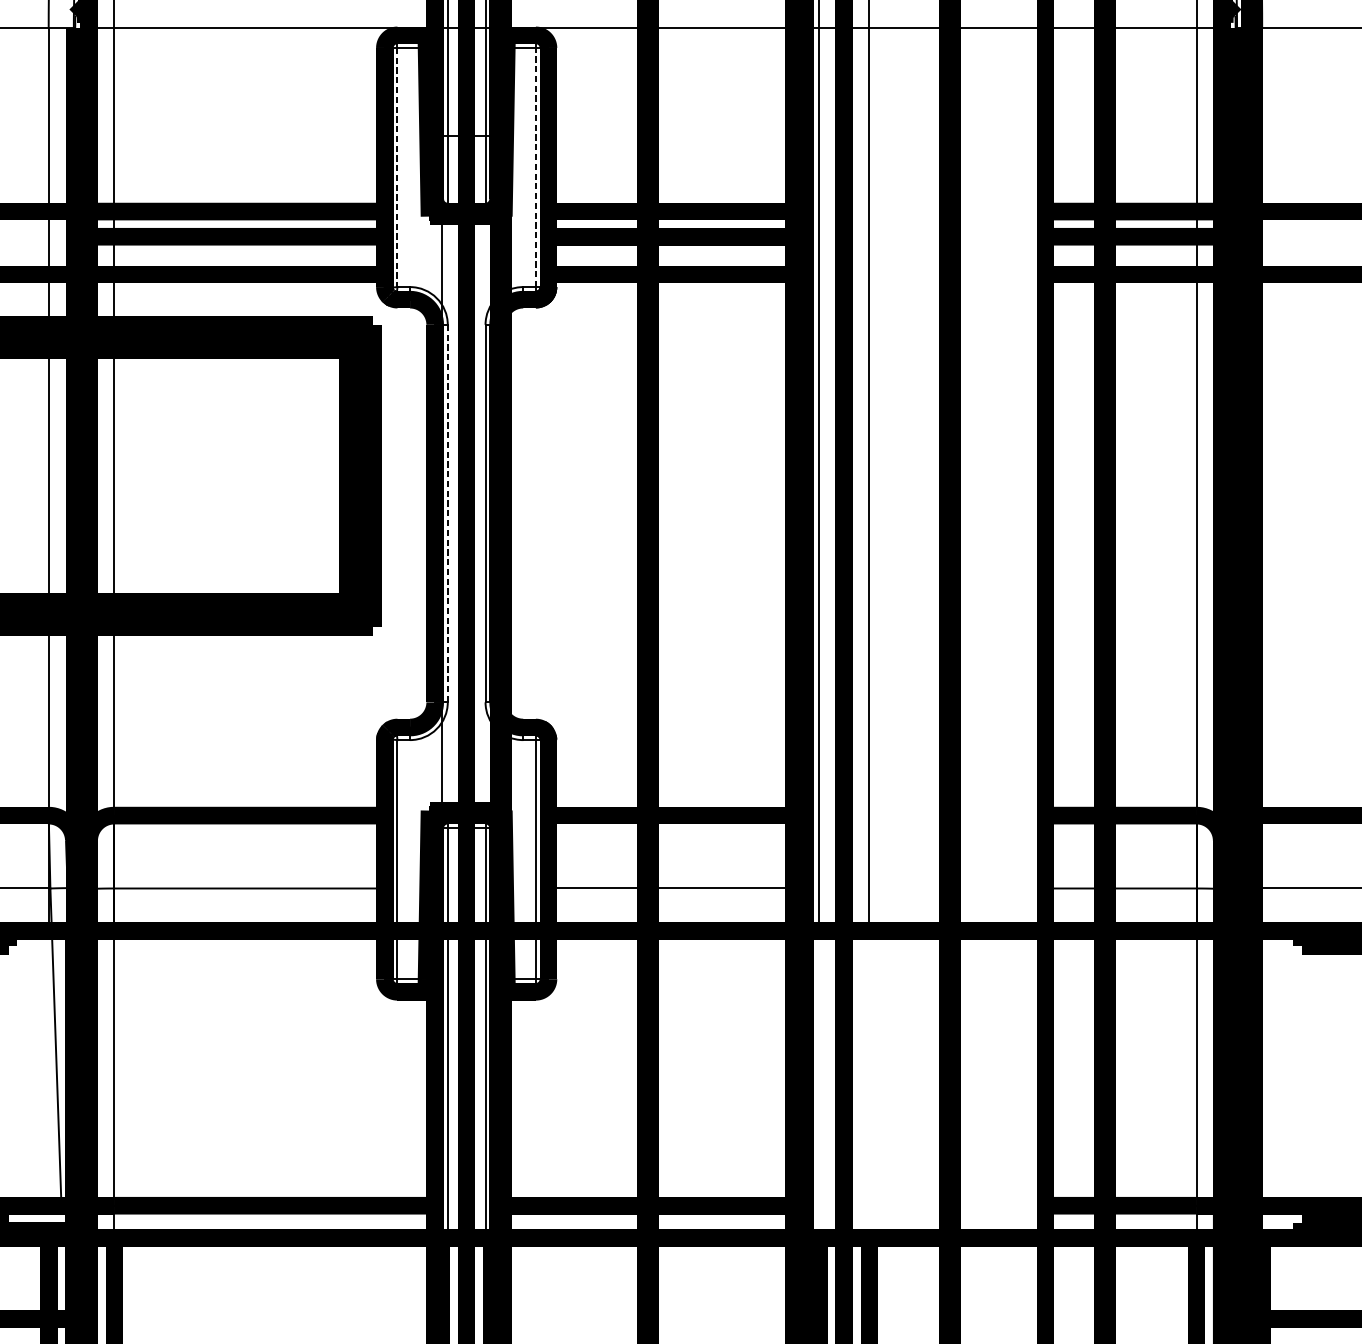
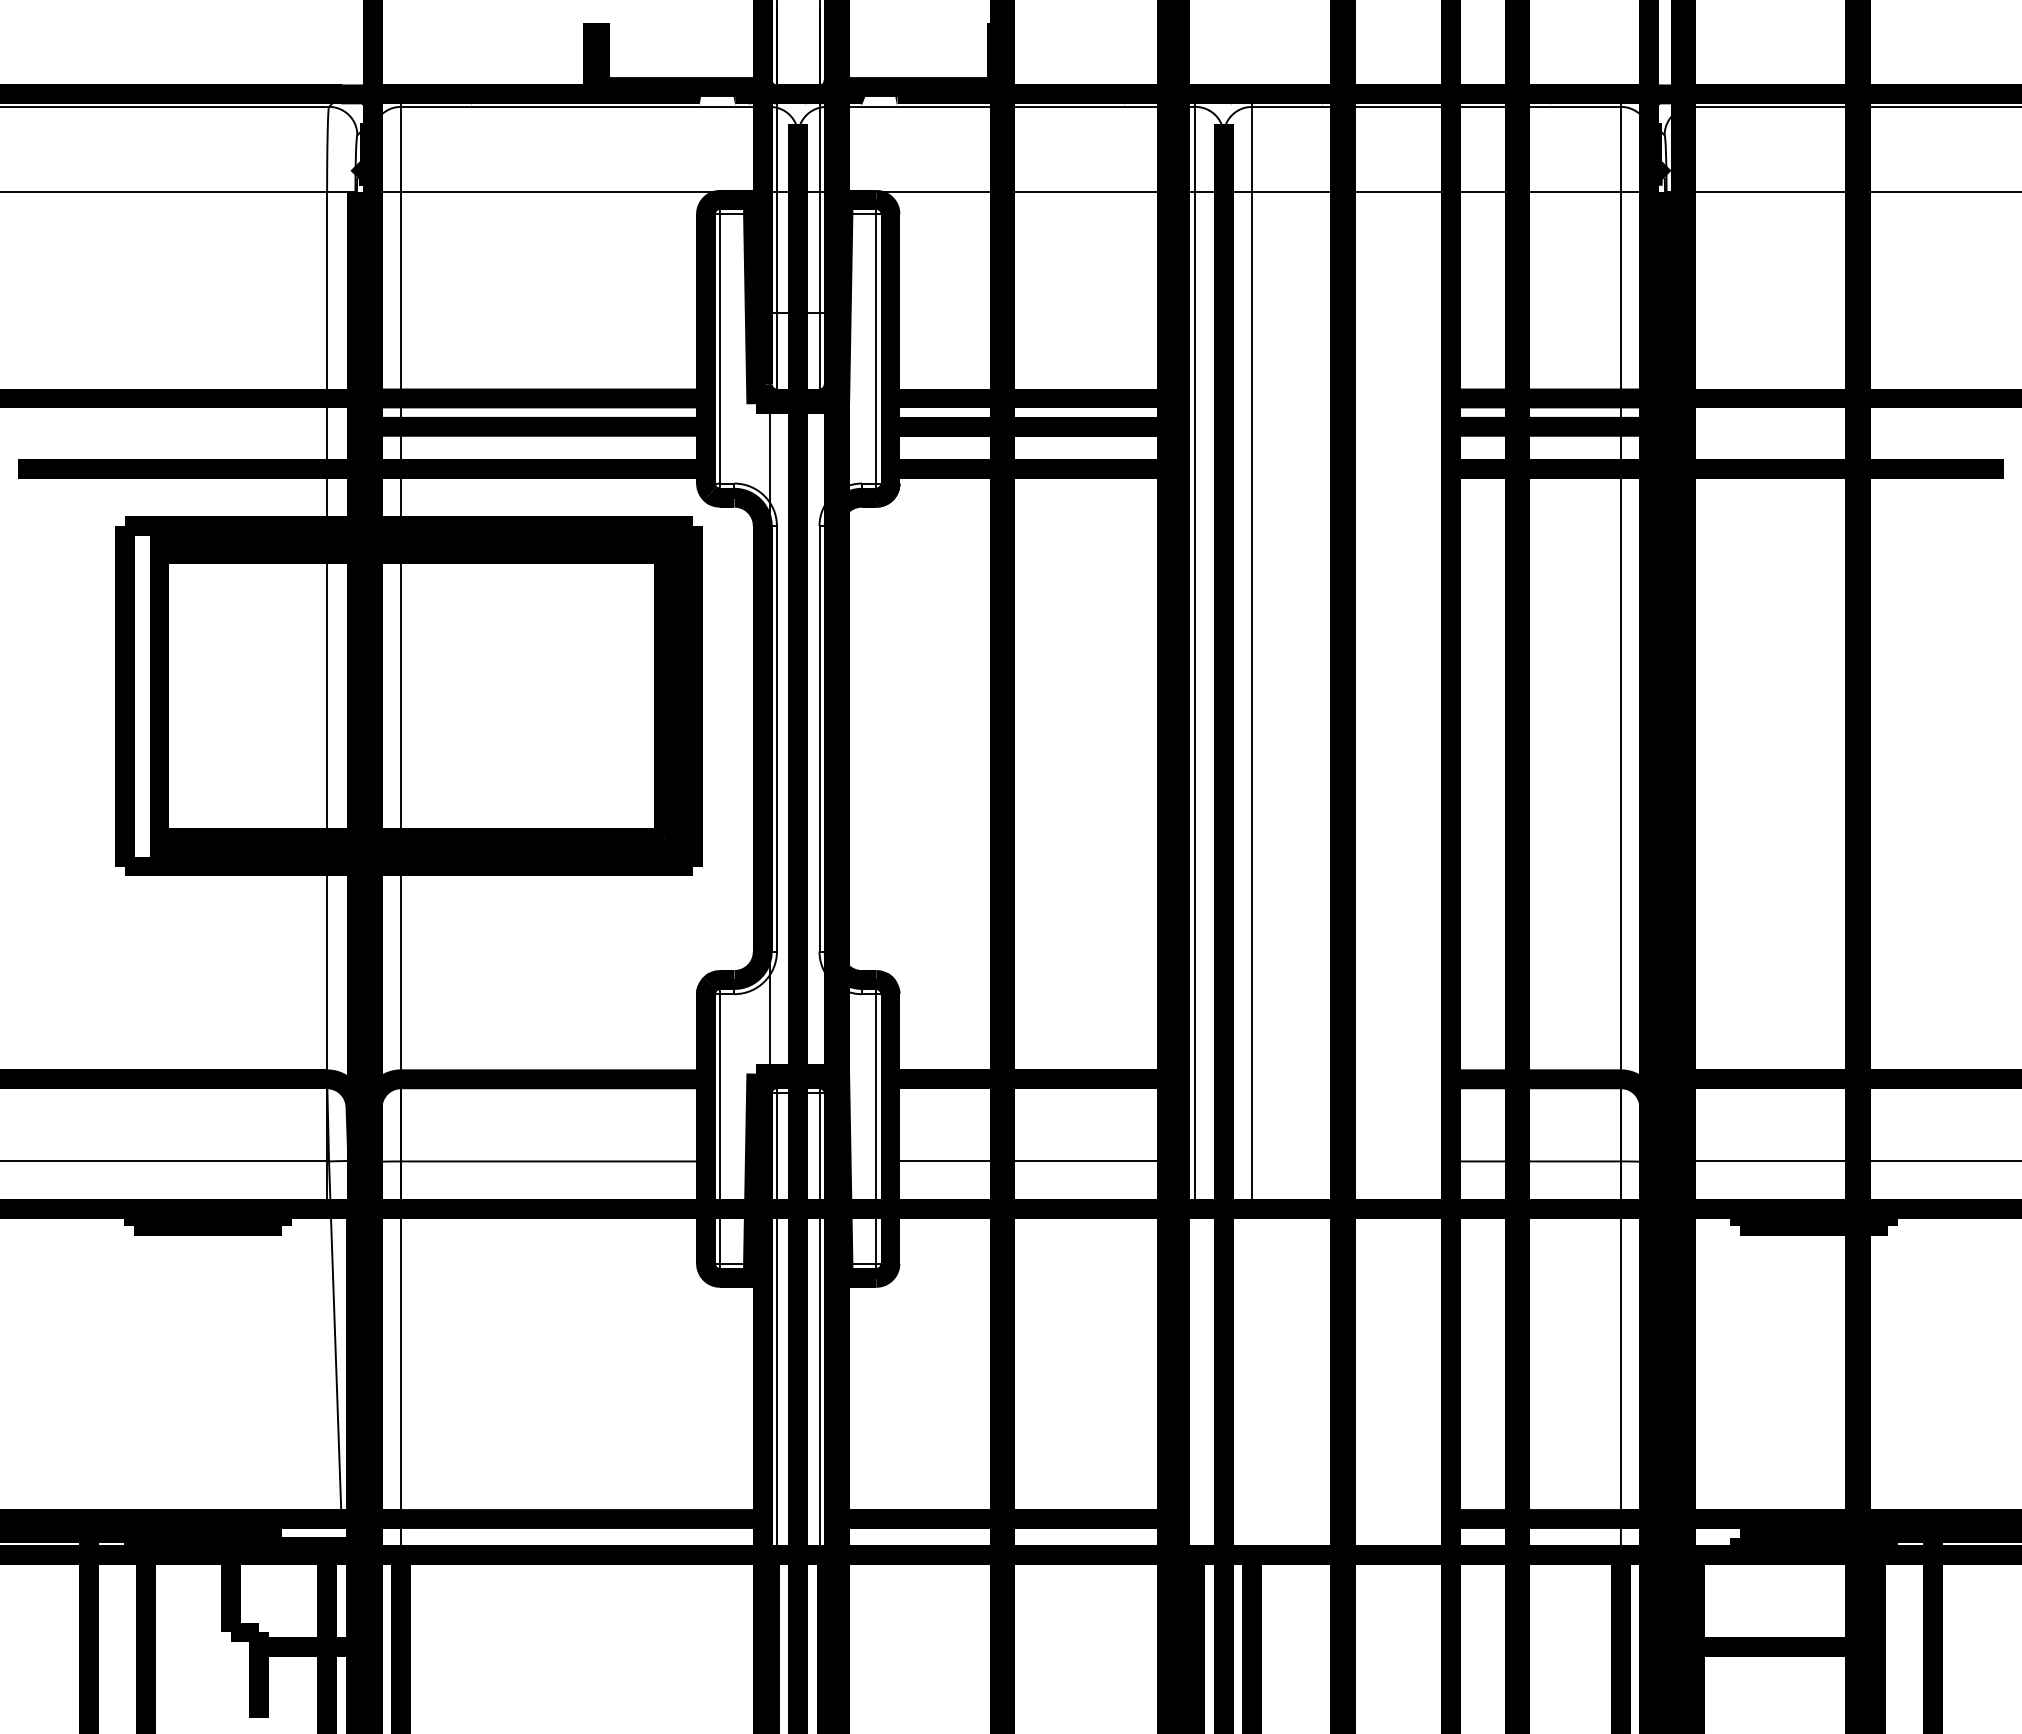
line: (397, 167) -> (720, 348), dashed -> solid
line: (536, 167) -> (876, 348), dashed -> solid
line: (447, 513) -> (776, 738), dashed -> solid

